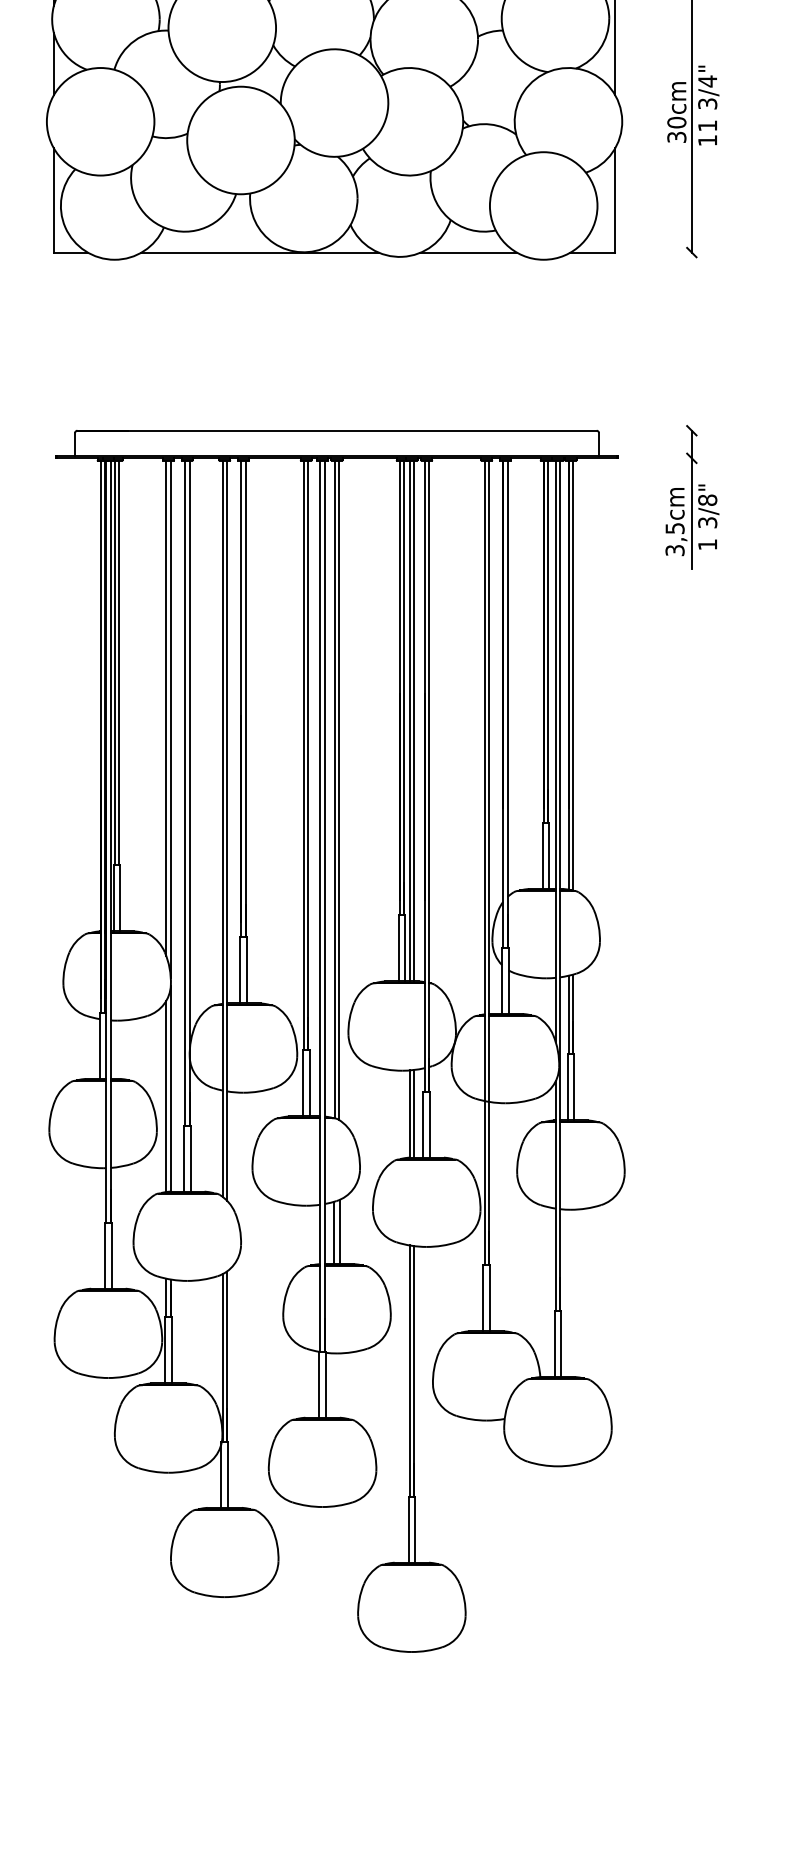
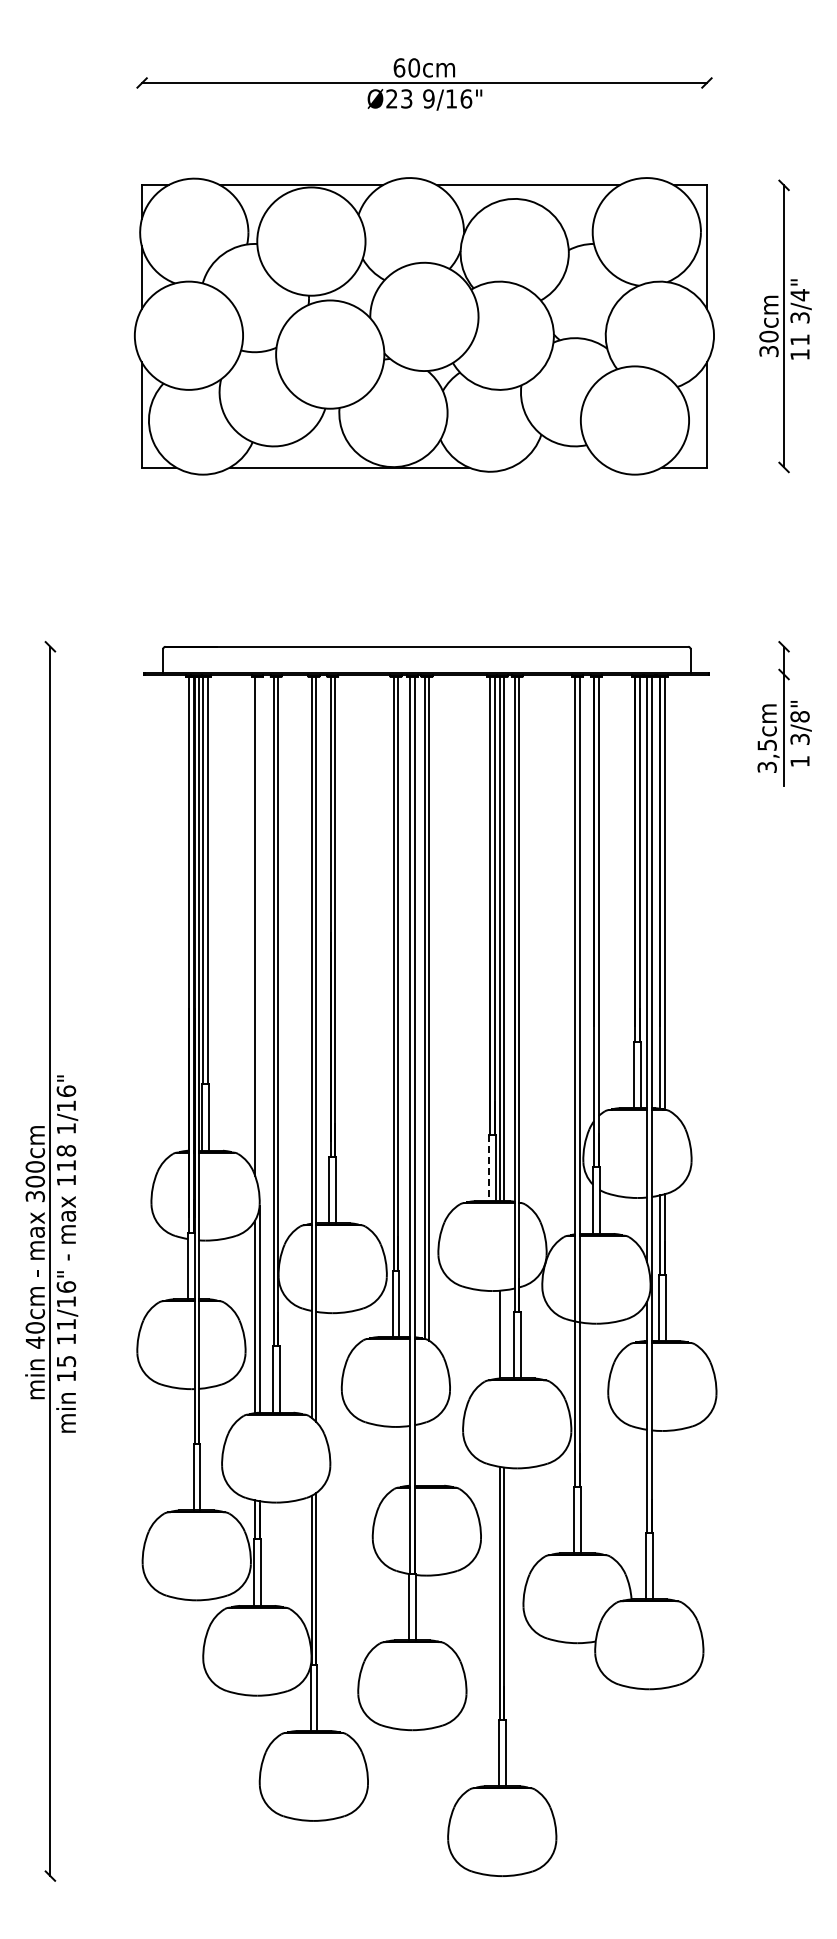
line: (468, 252) -> (559, 467), removed
line: (170, 718) -> (259, 936), removed
line: (399, 949) -> (489, 1168), solid -> dashed
line: (414, 1113) -> (504, 1334), removed
line: (340, 1231) -> (430, 1452), removed
line: (333, 1233) -> (423, 1454), removed

